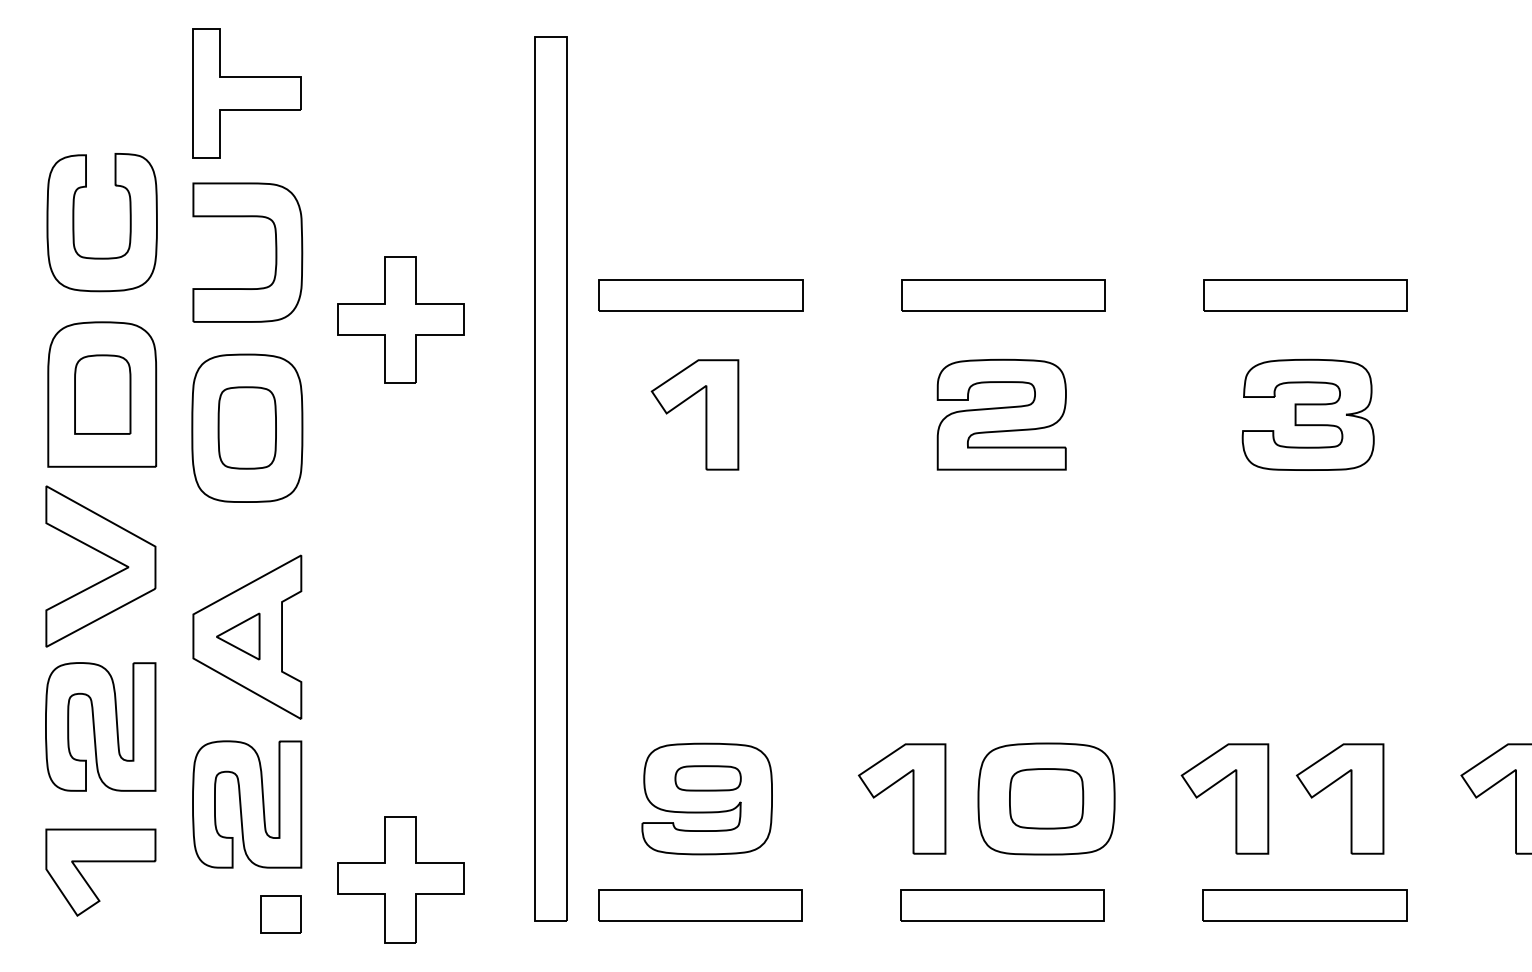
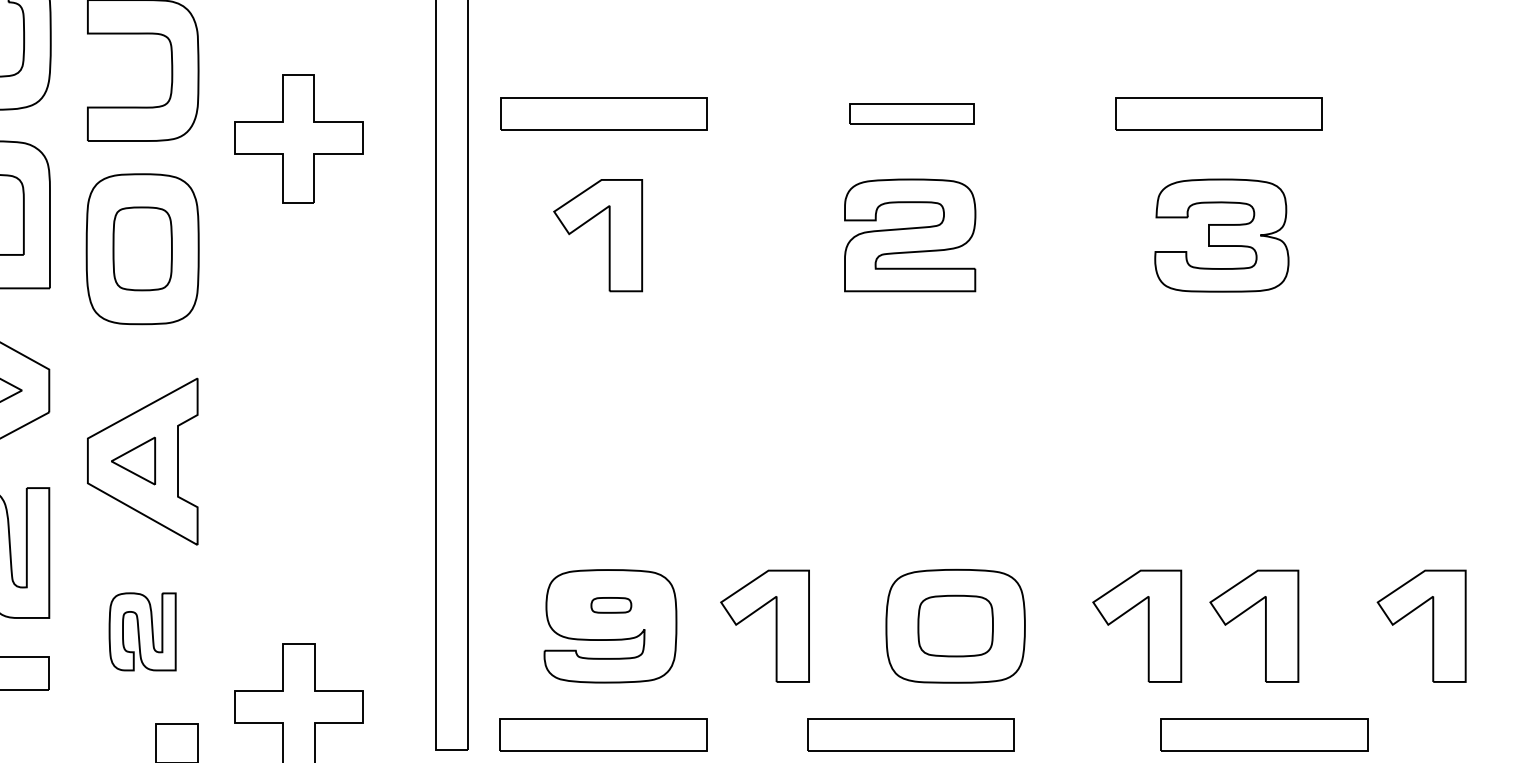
part: (1003, 295) -> (911, 114), size x0.6
part: (707, 778) -> (610, 605), size x0.6
part: (912, 798) -> (775, 625), moved
part: (247, 804) -> (142, 631), size x0.6
part: (1304, 905) -> (1263, 734), moved

